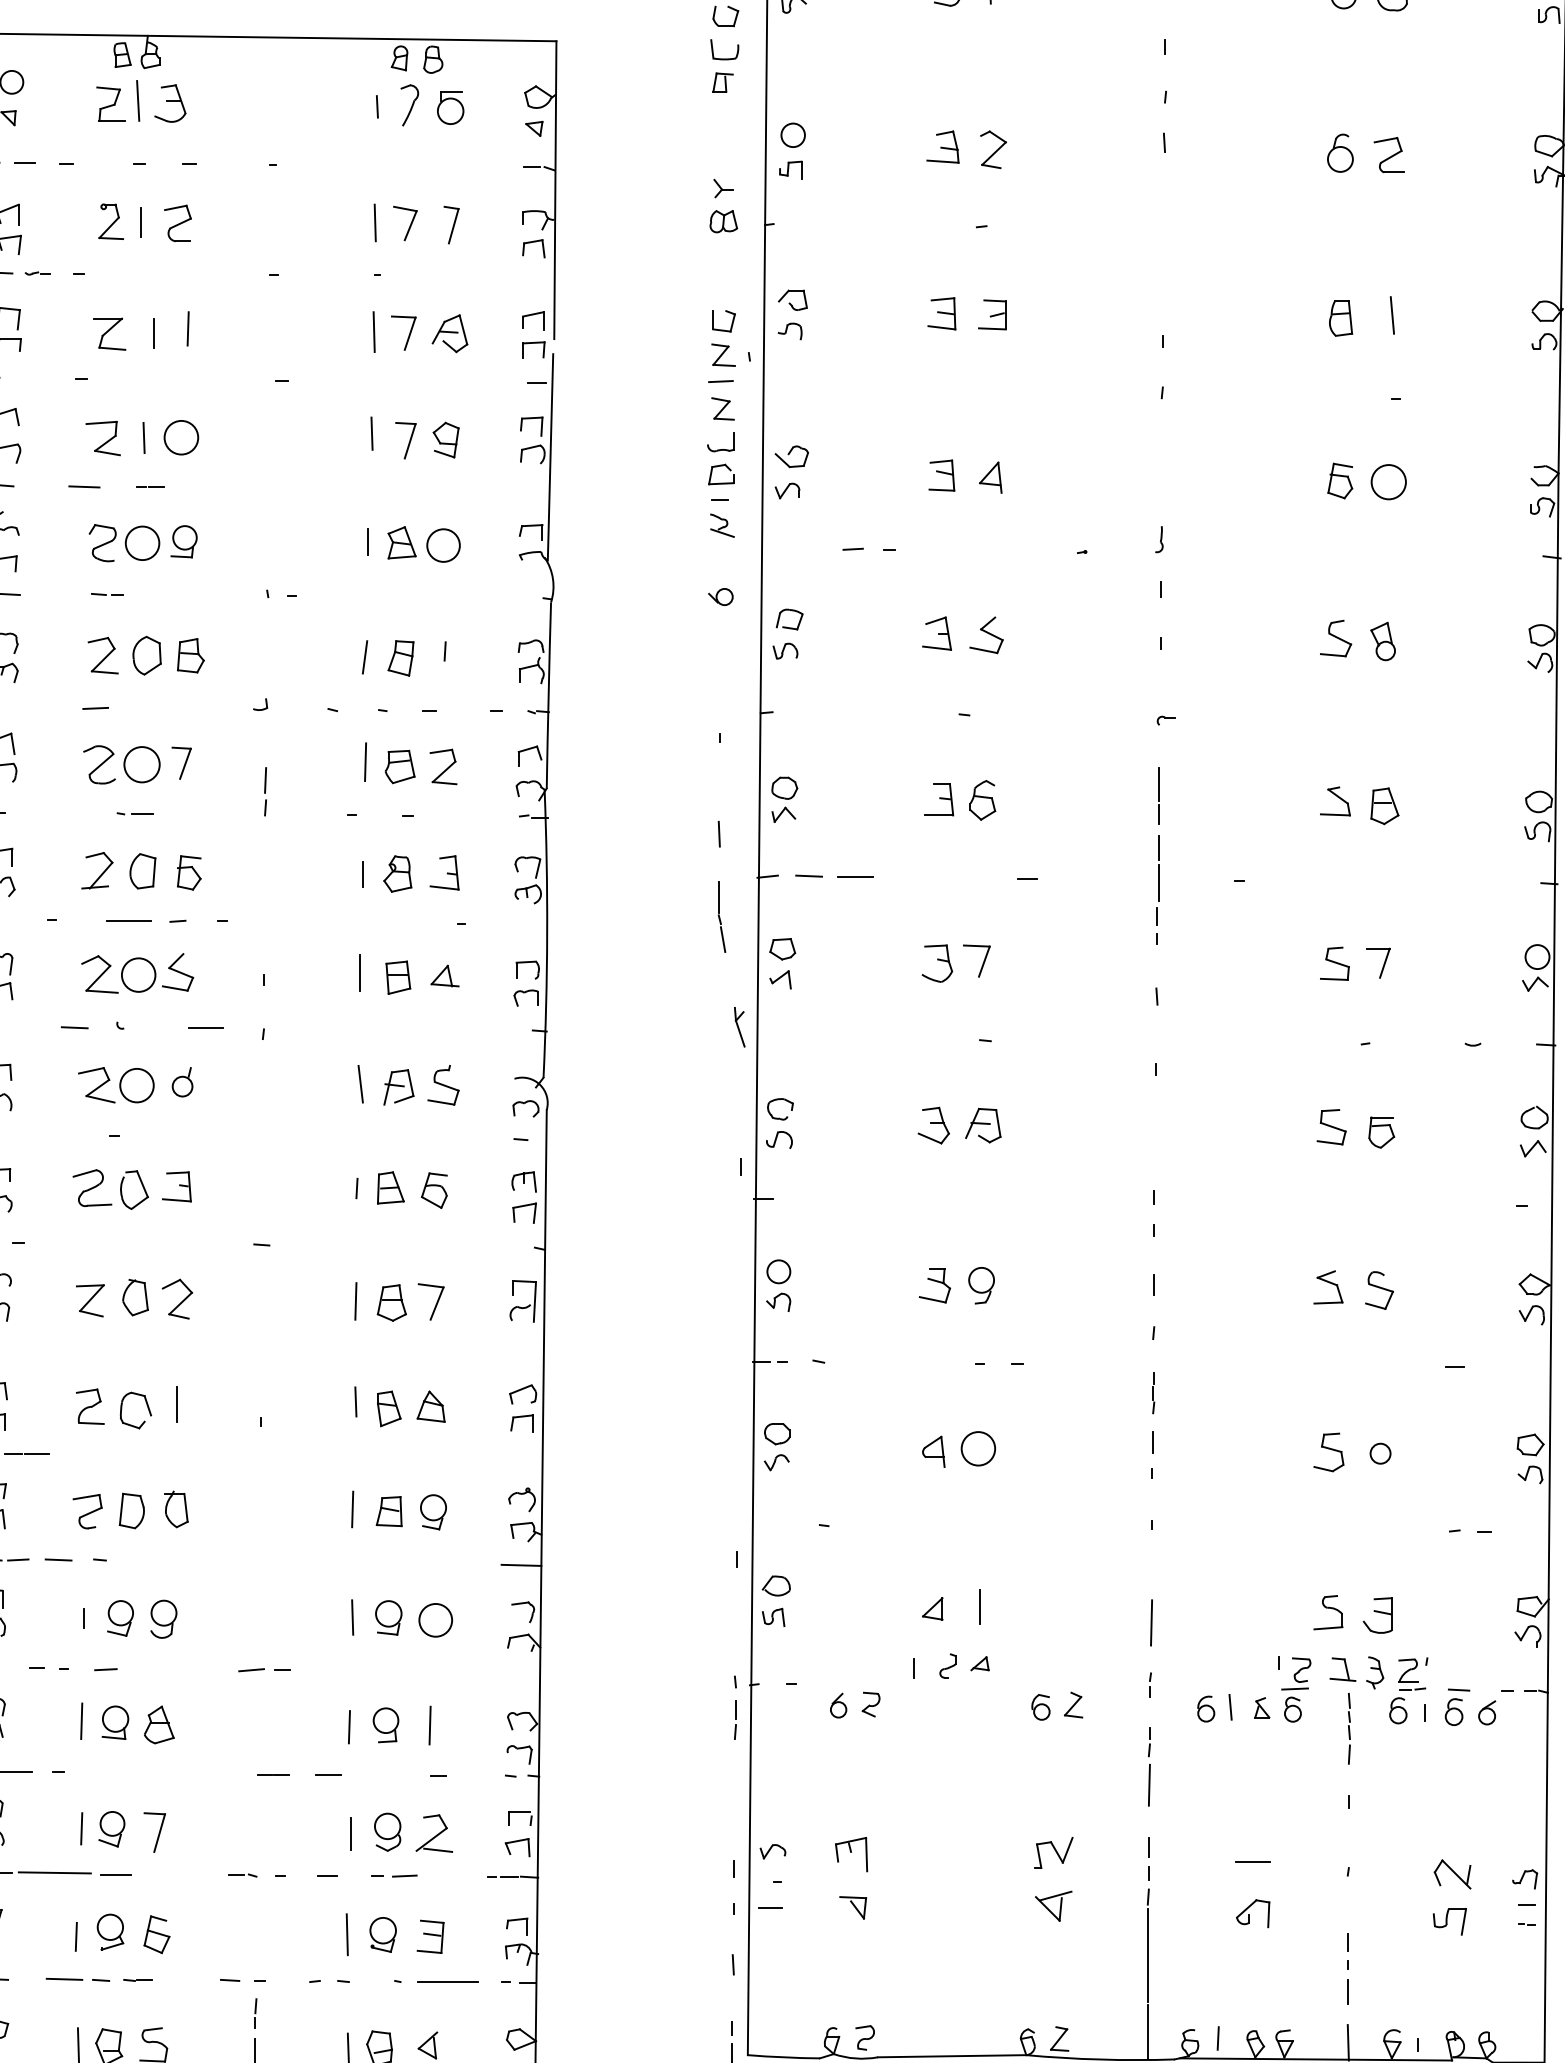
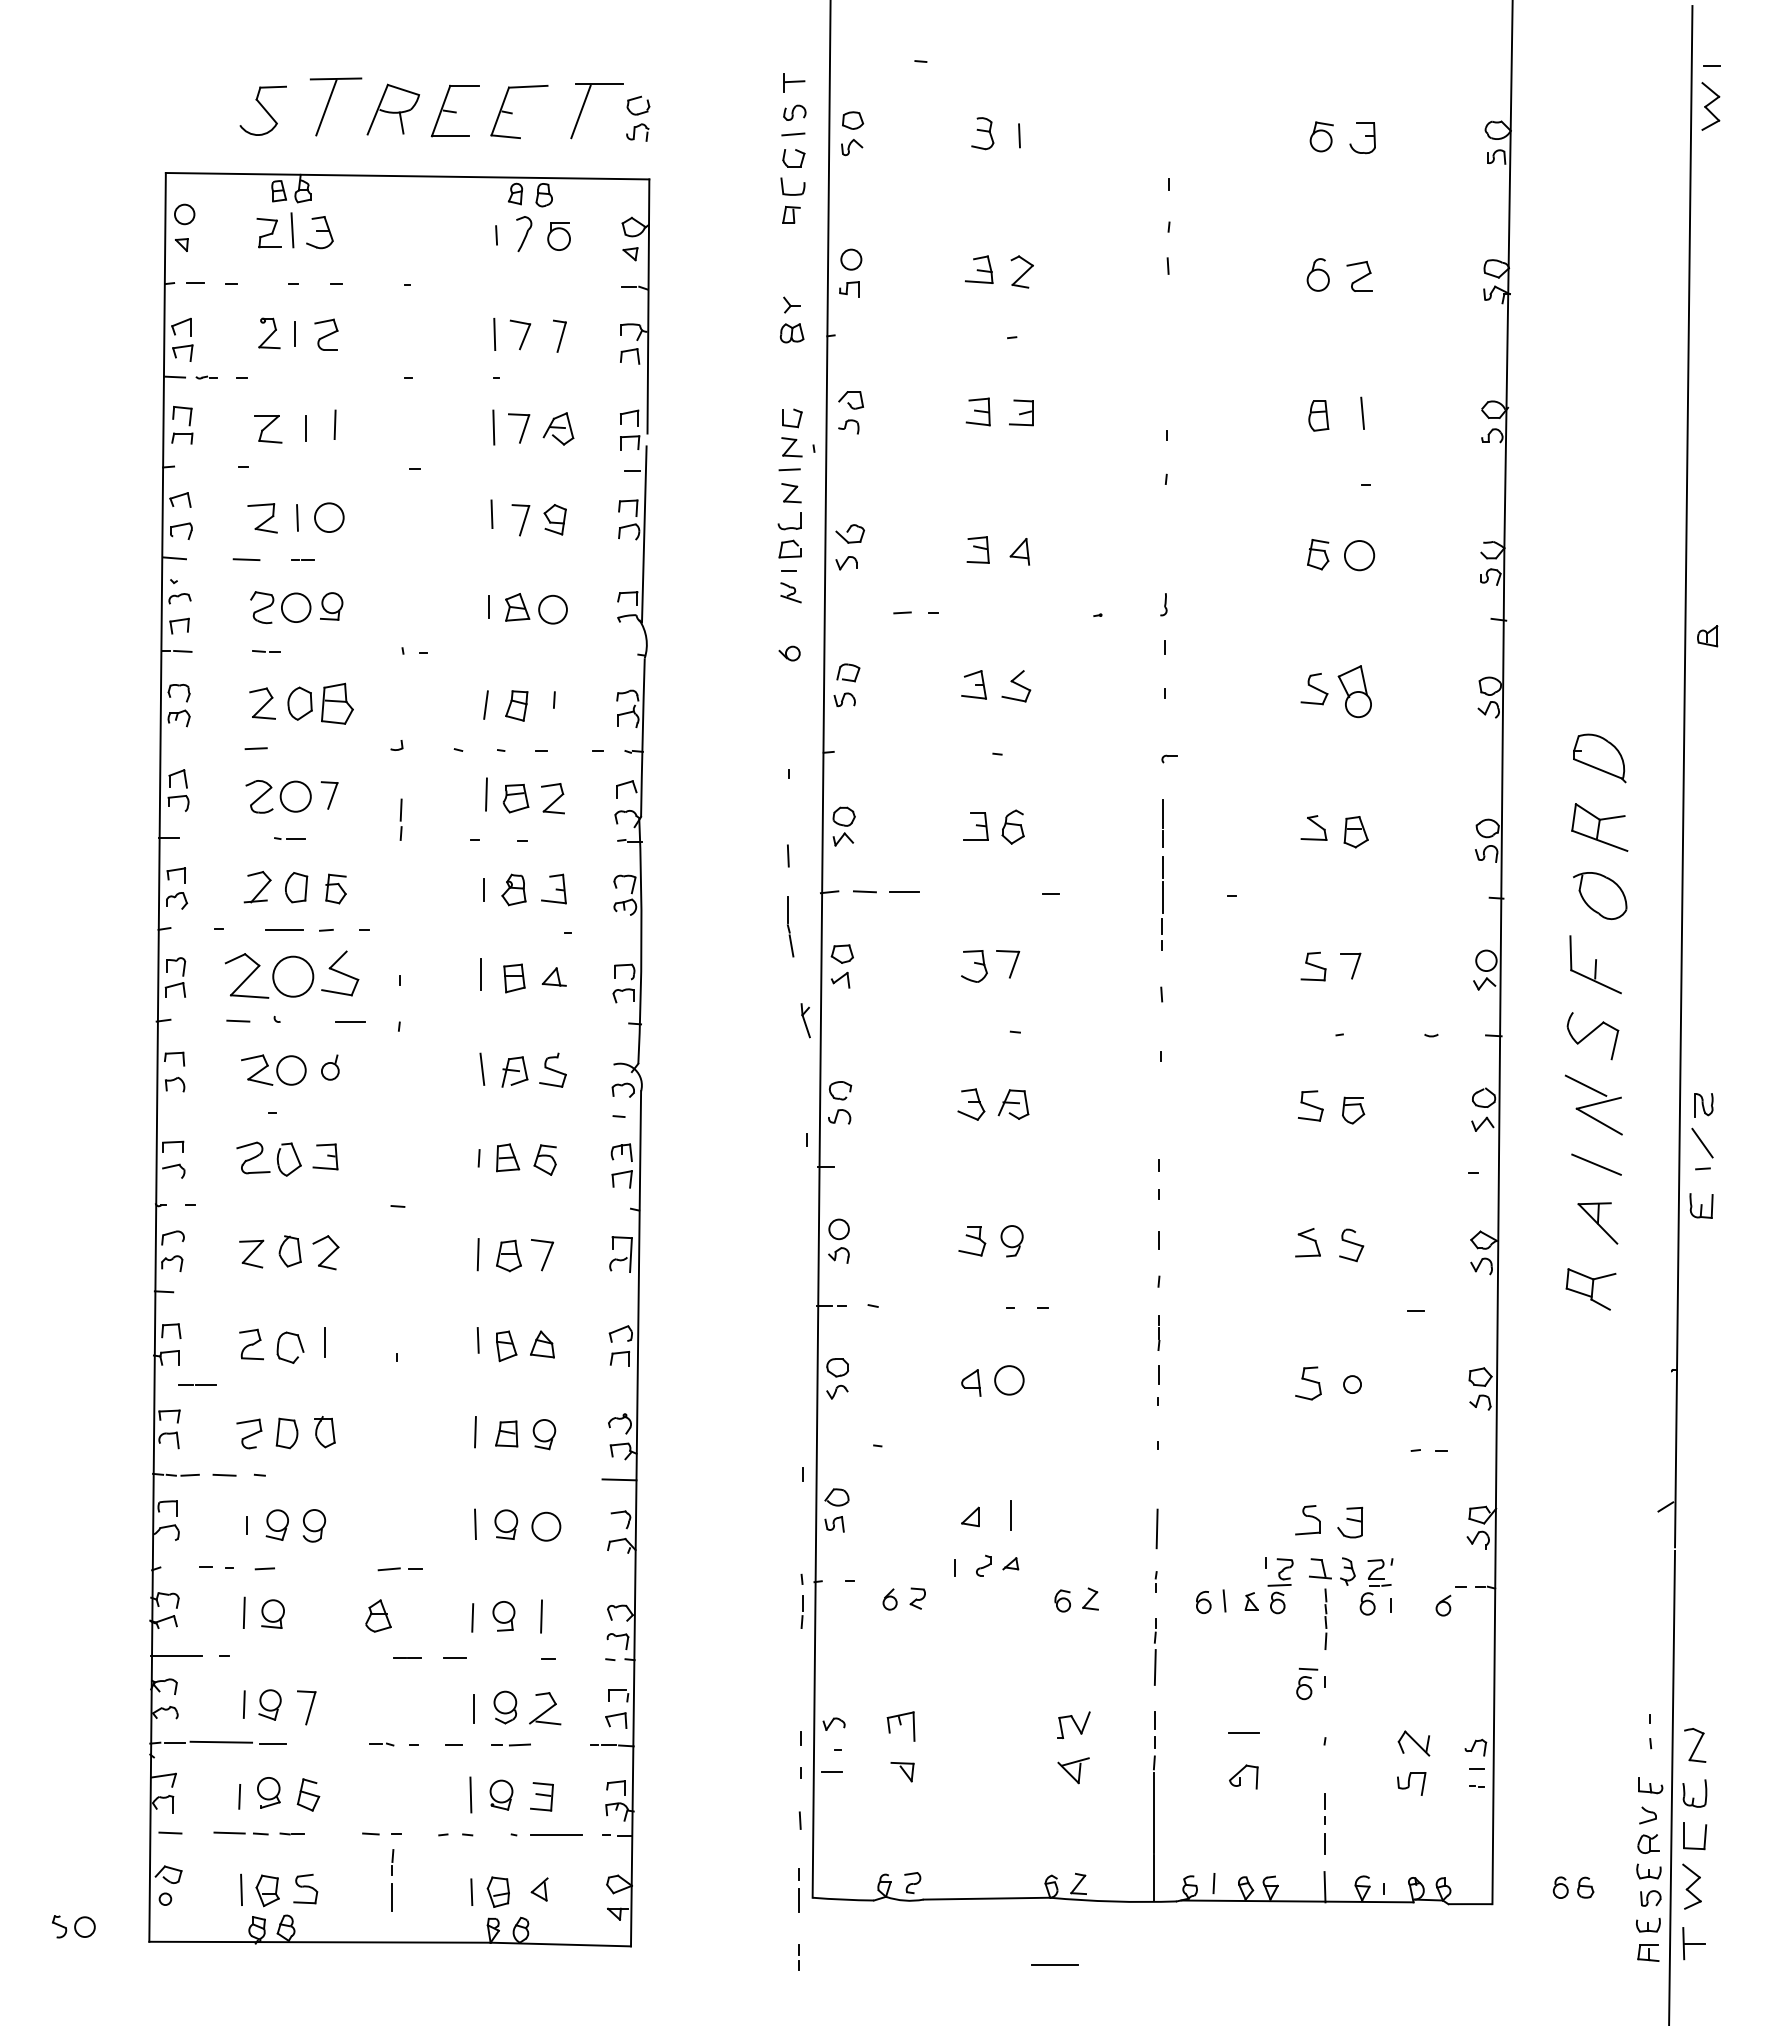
part: (1382, 641) -> (1354, 691), size x1.6
part: (190, 655) -> (337, 703), size x1.4
part: (137, 973) -> (291, 974), size x1.4
part: (1457, 1706) -> (1307, 1683), moved
part: (159, 1724) -> (378, 1615), moved

